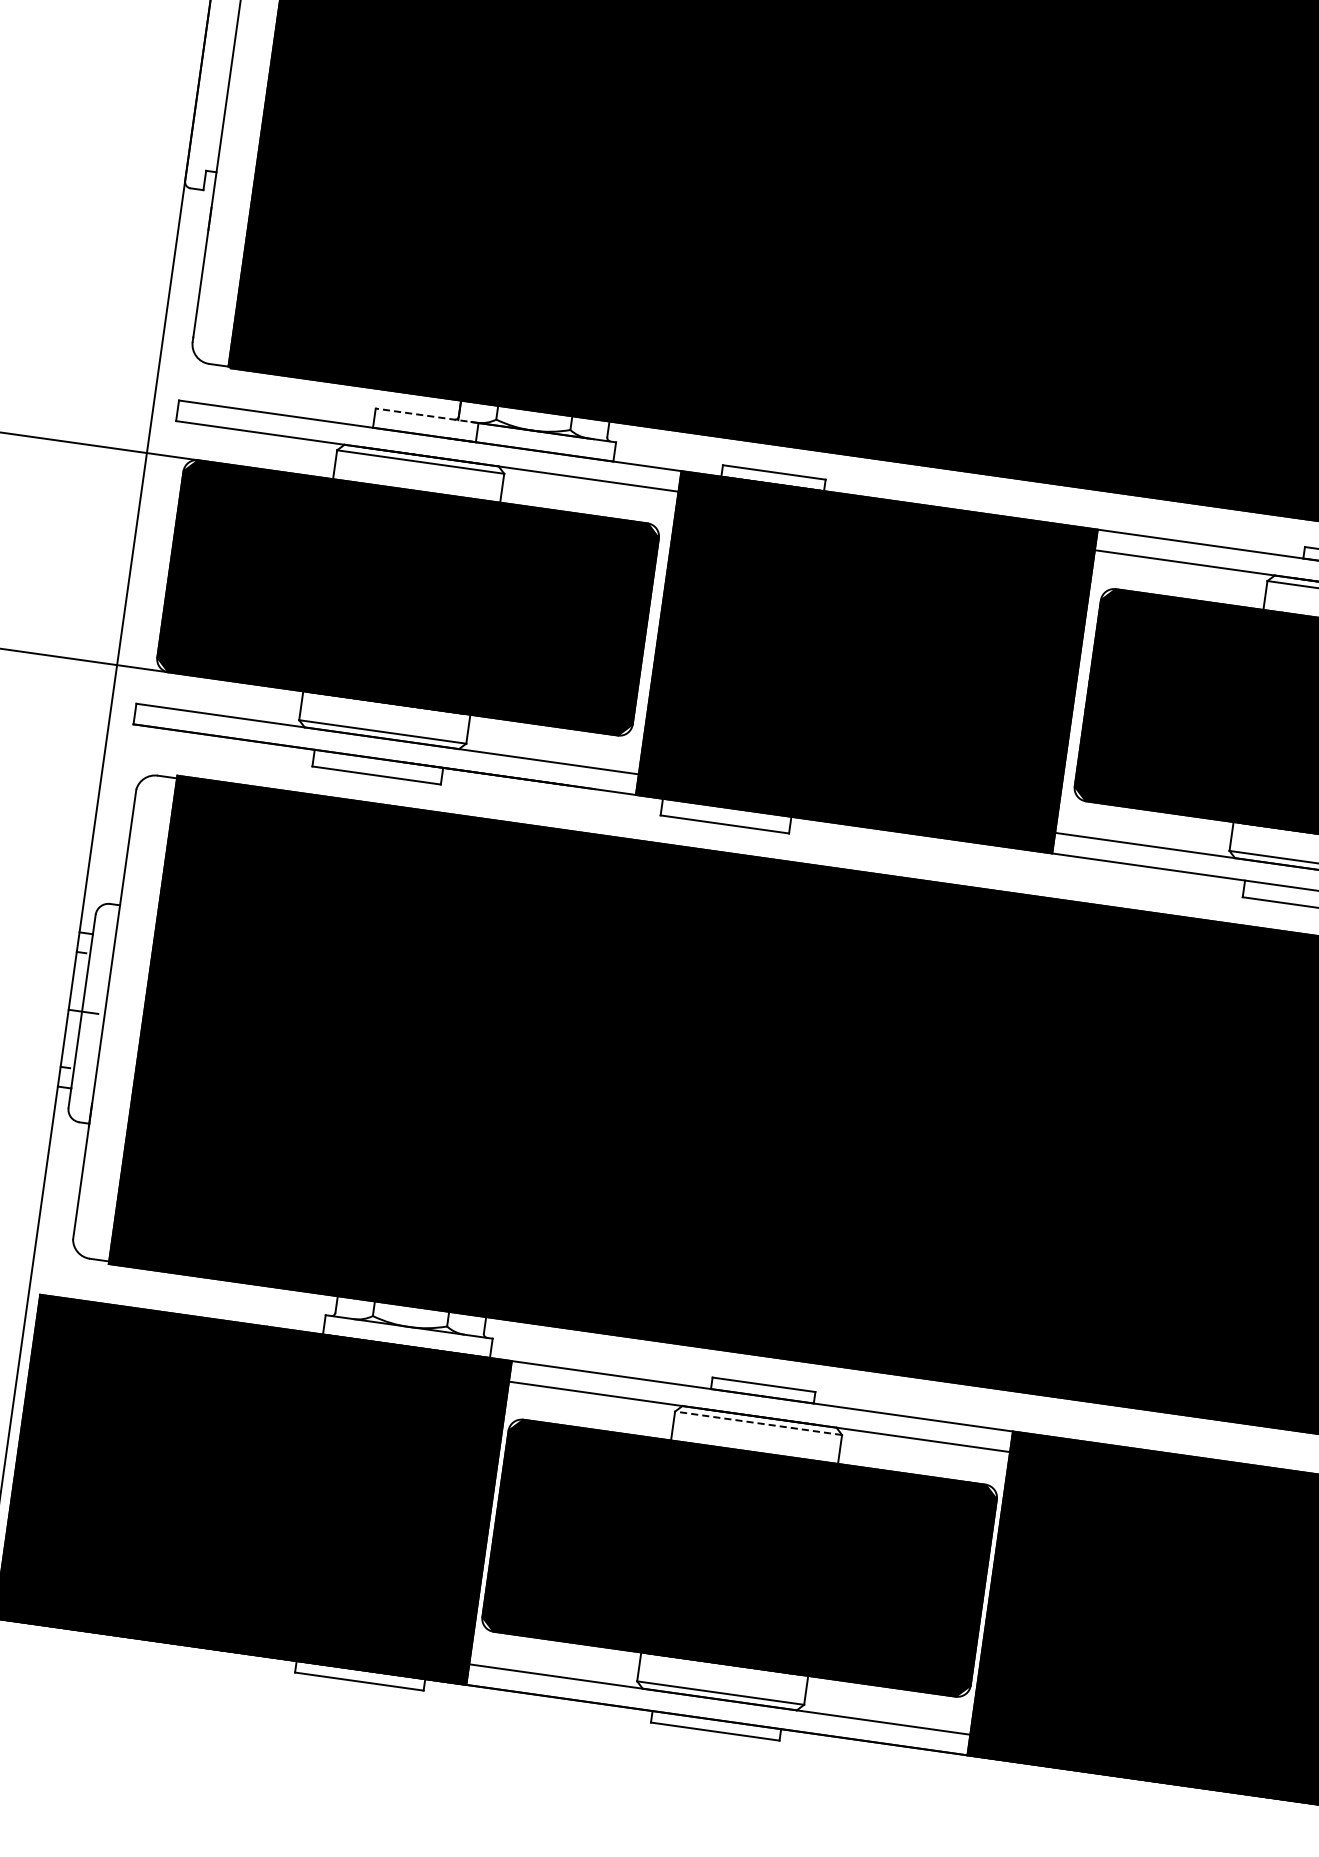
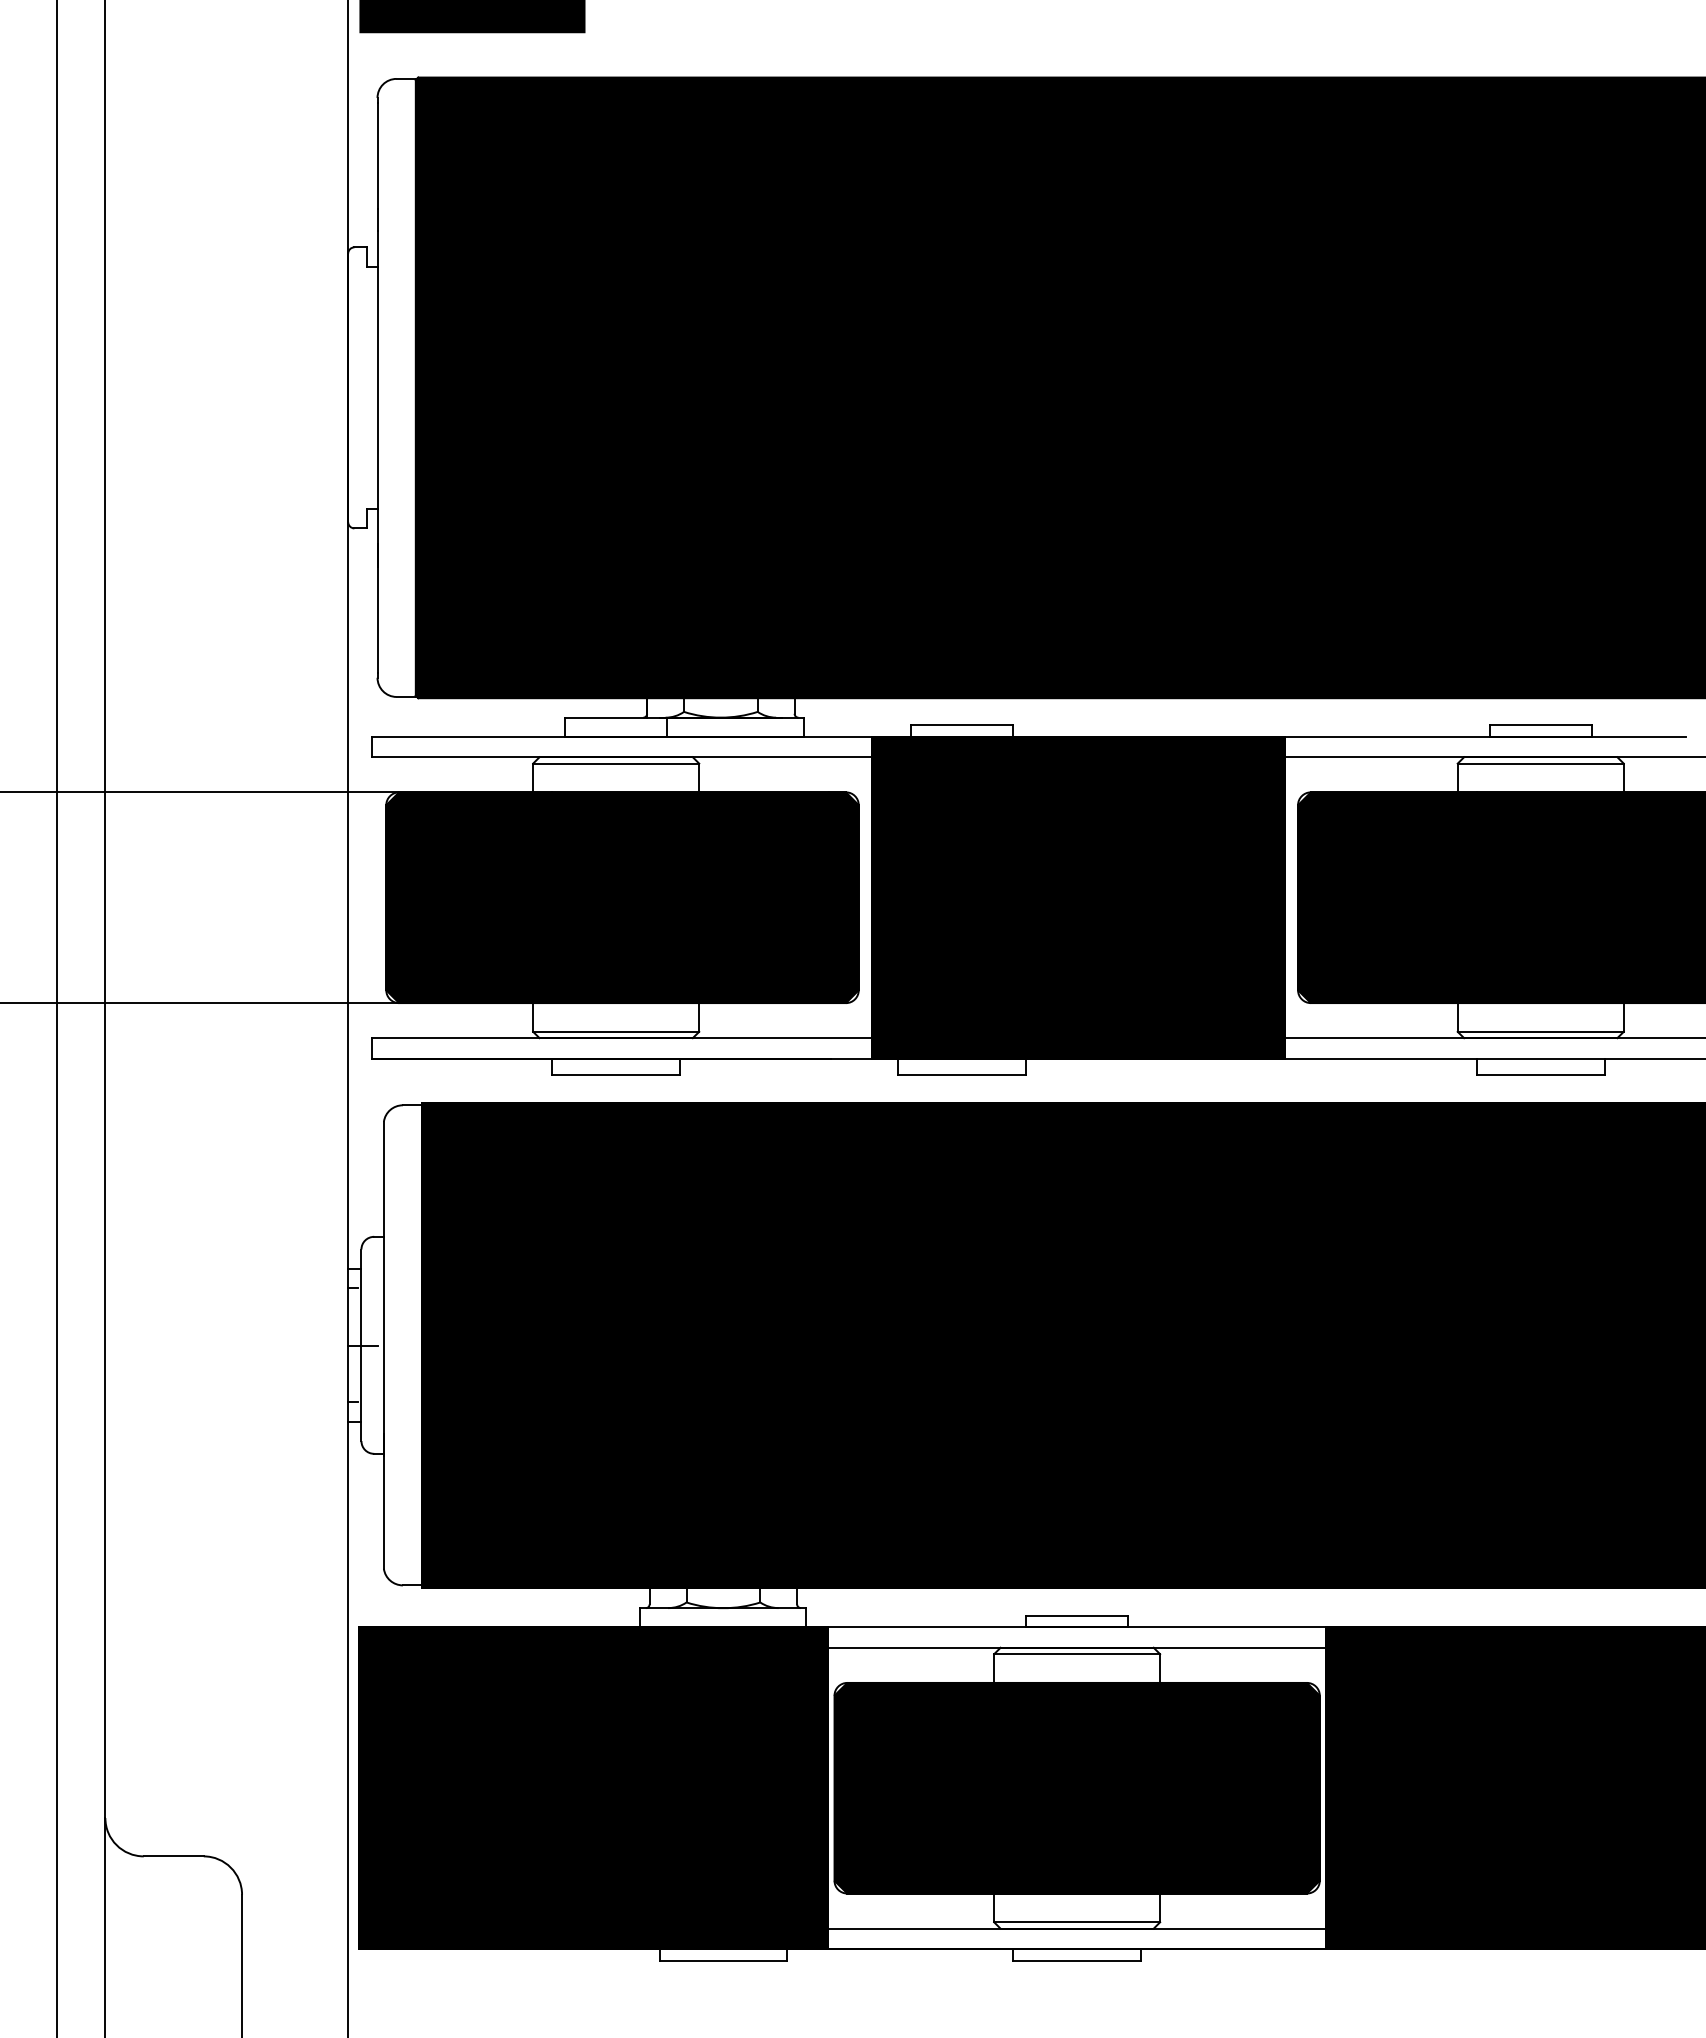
line: (426, 415) -> (615, 717), dashed -> solid
line: (758, 1423) -> (1077, 1654), dashed -> solid

